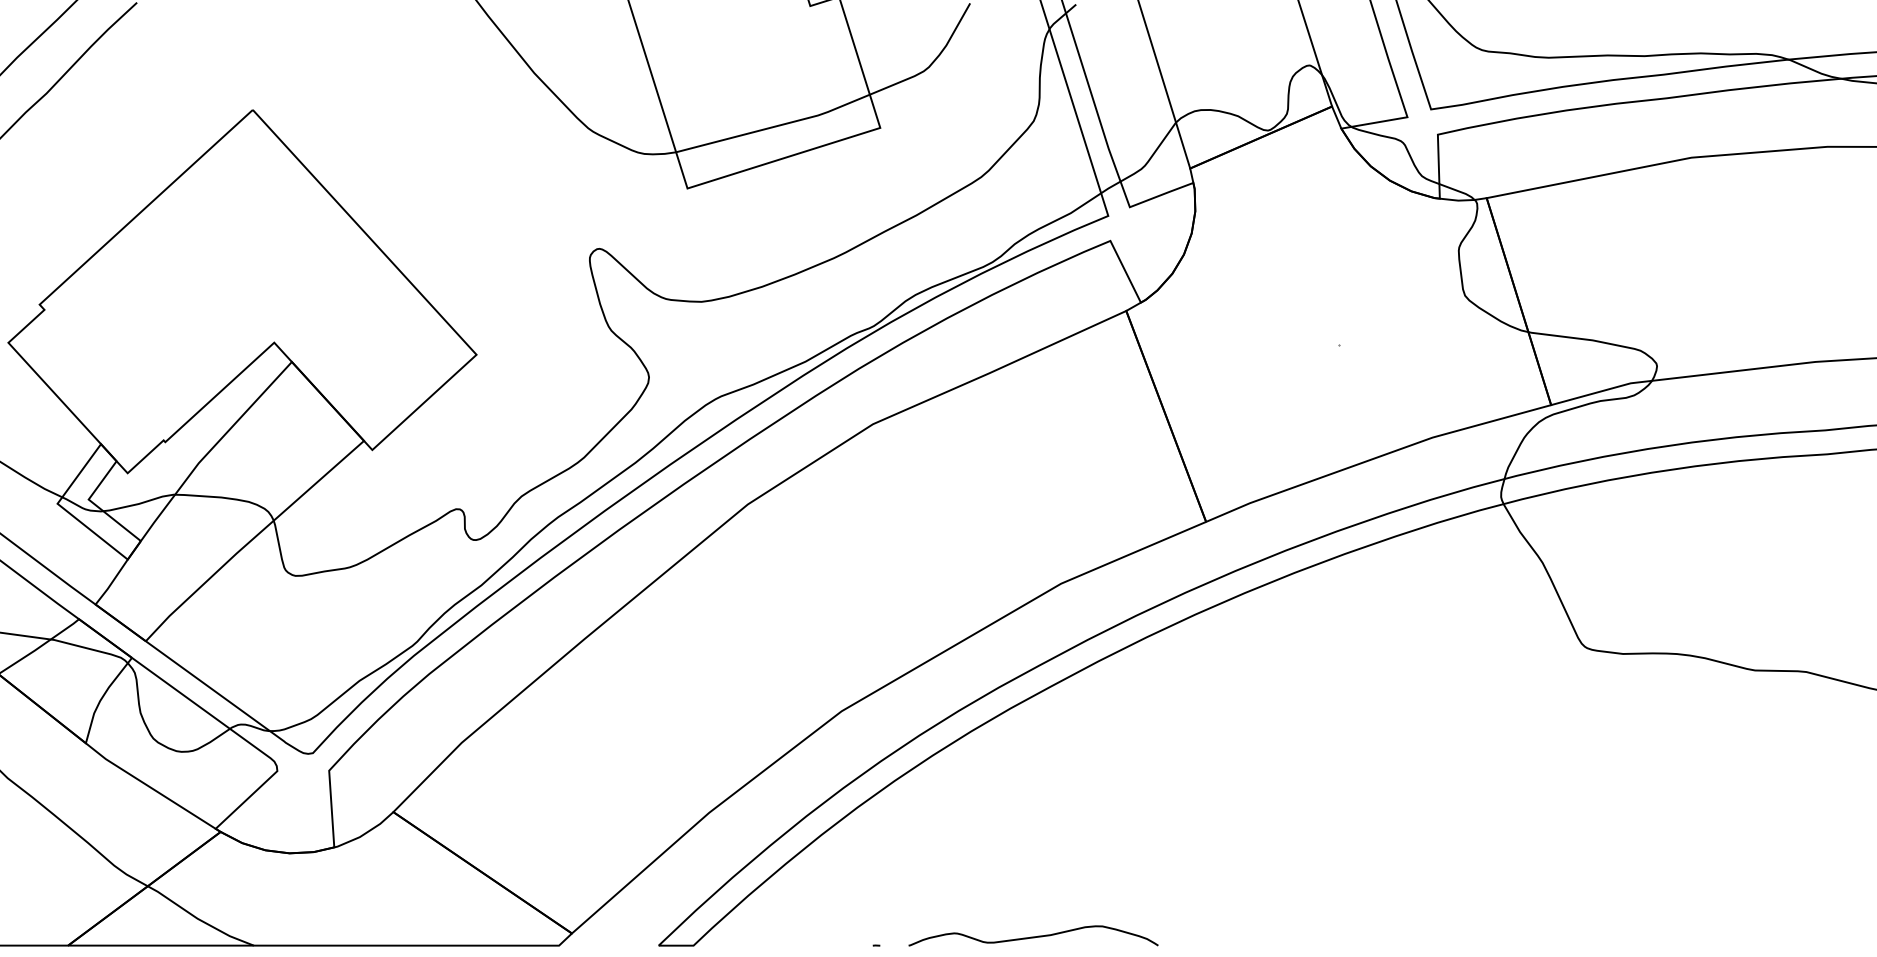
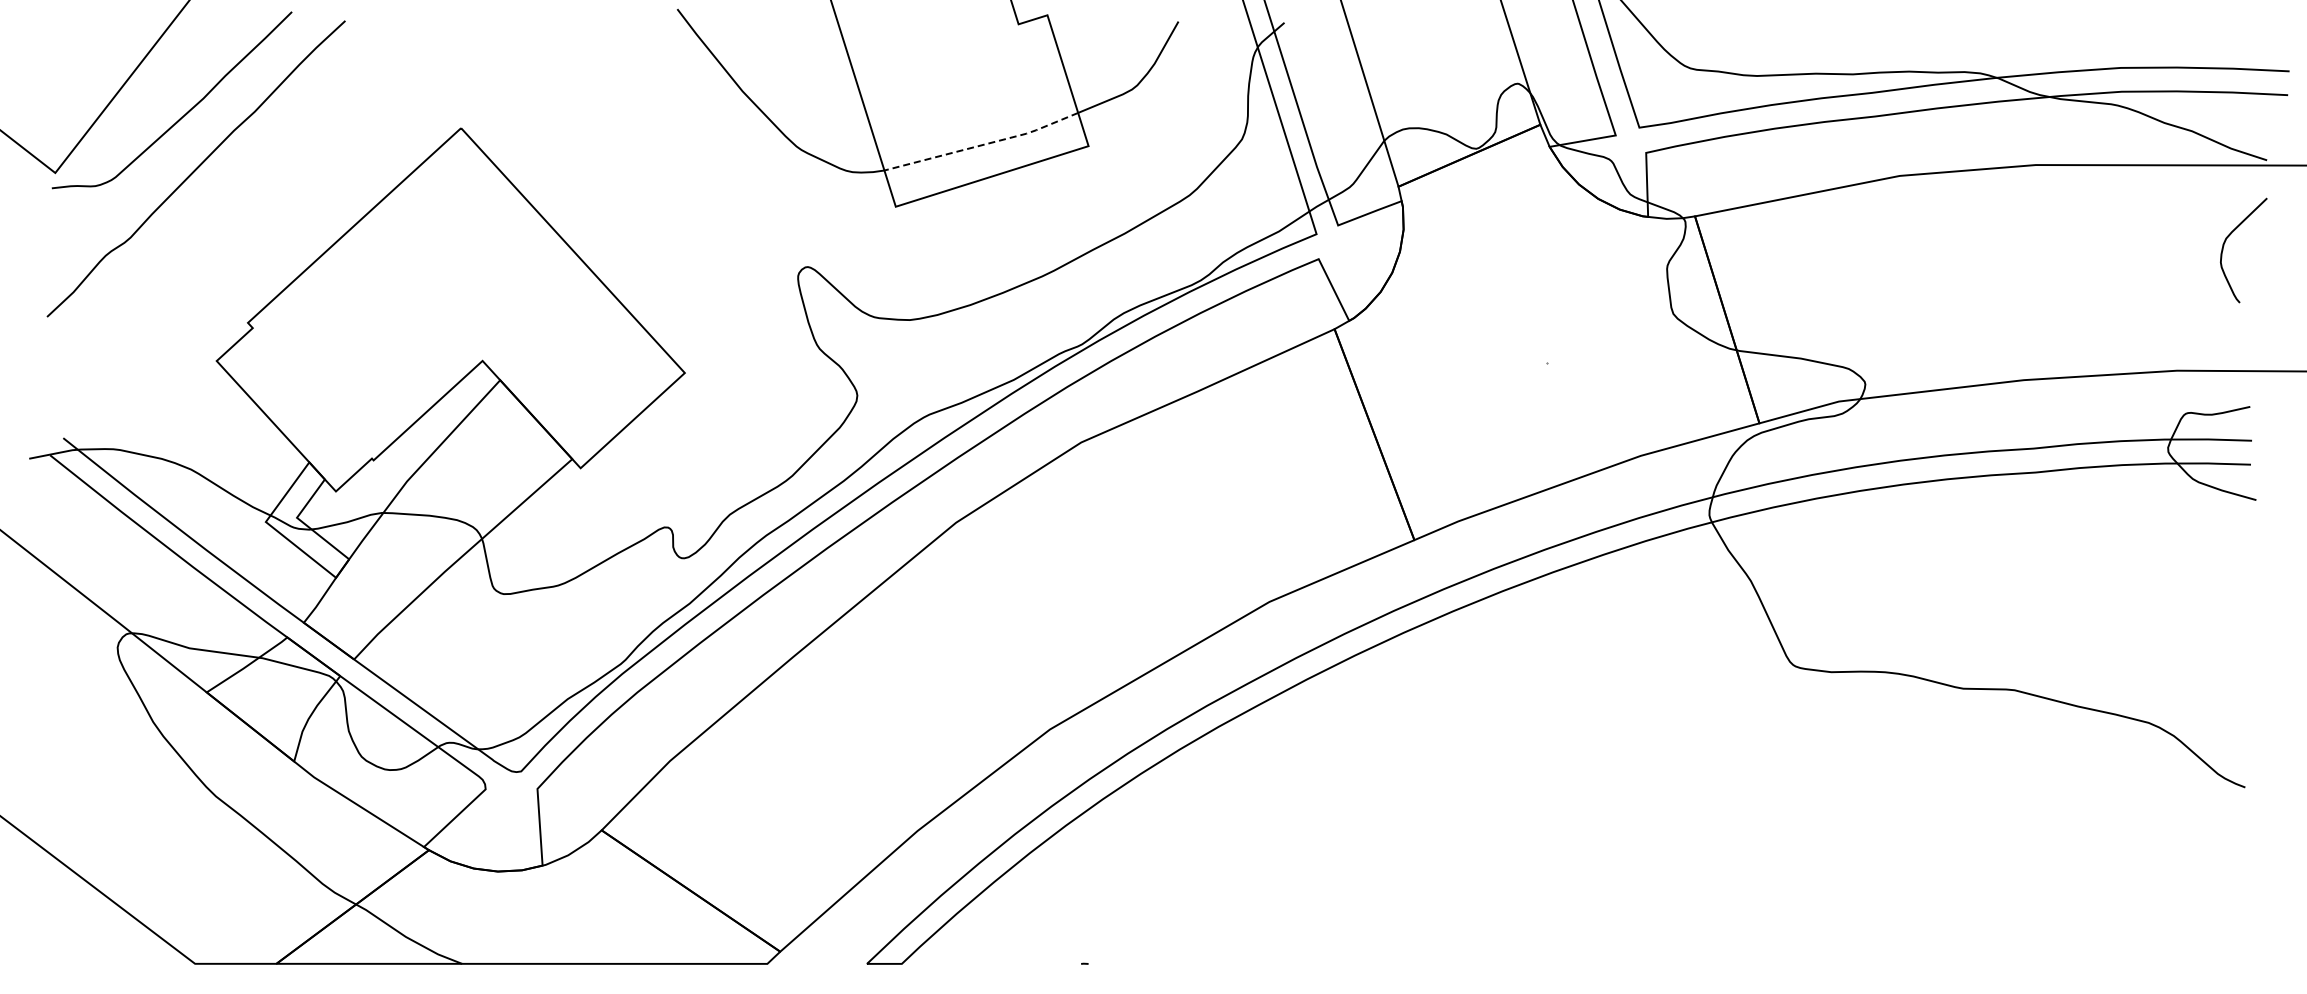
line: (775, 126) -> (983, 144), solid -> dashed
curve: (1033, 936) -> (1241, 954), removed

